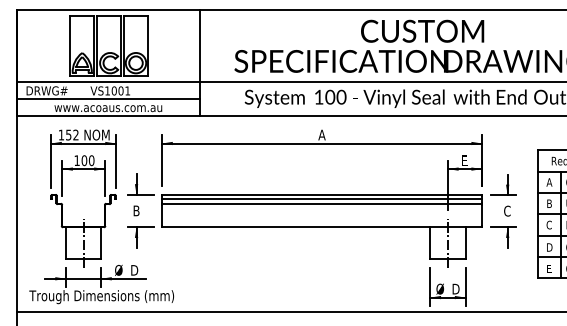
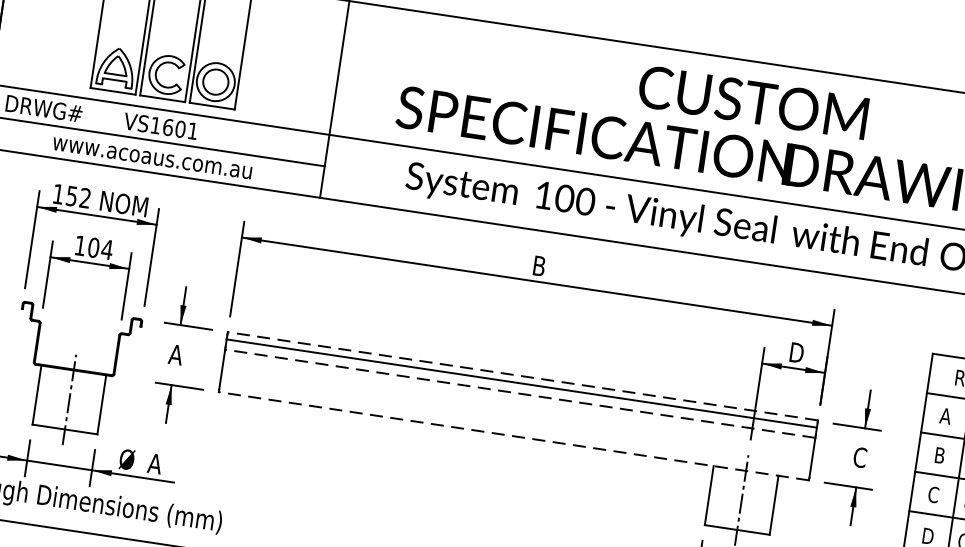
text: (114, 90) -> (168, 126), VS1001 -> VS1601
text: (321, 134) -> (538, 264), A -> B
text: (91, 160) -> (106, 249), 100 -> 104
text: (465, 160) -> (796, 352), E -> D
line: (322, 194) -> (523, 375), solid -> dashed
line: (322, 204) -> (520, 394), solid -> dashed
text: (135, 210) -> (174, 353), B -> A
line: (322, 227) -> (514, 436), solid -> dashed
text: (134, 270) -> (155, 464), D -> A

